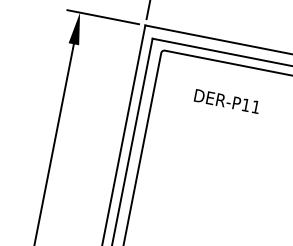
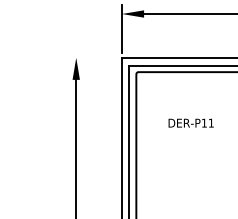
line: (103, 16) -> (92, 57), removed
text: (226, 100) -> (190, 122), moved

